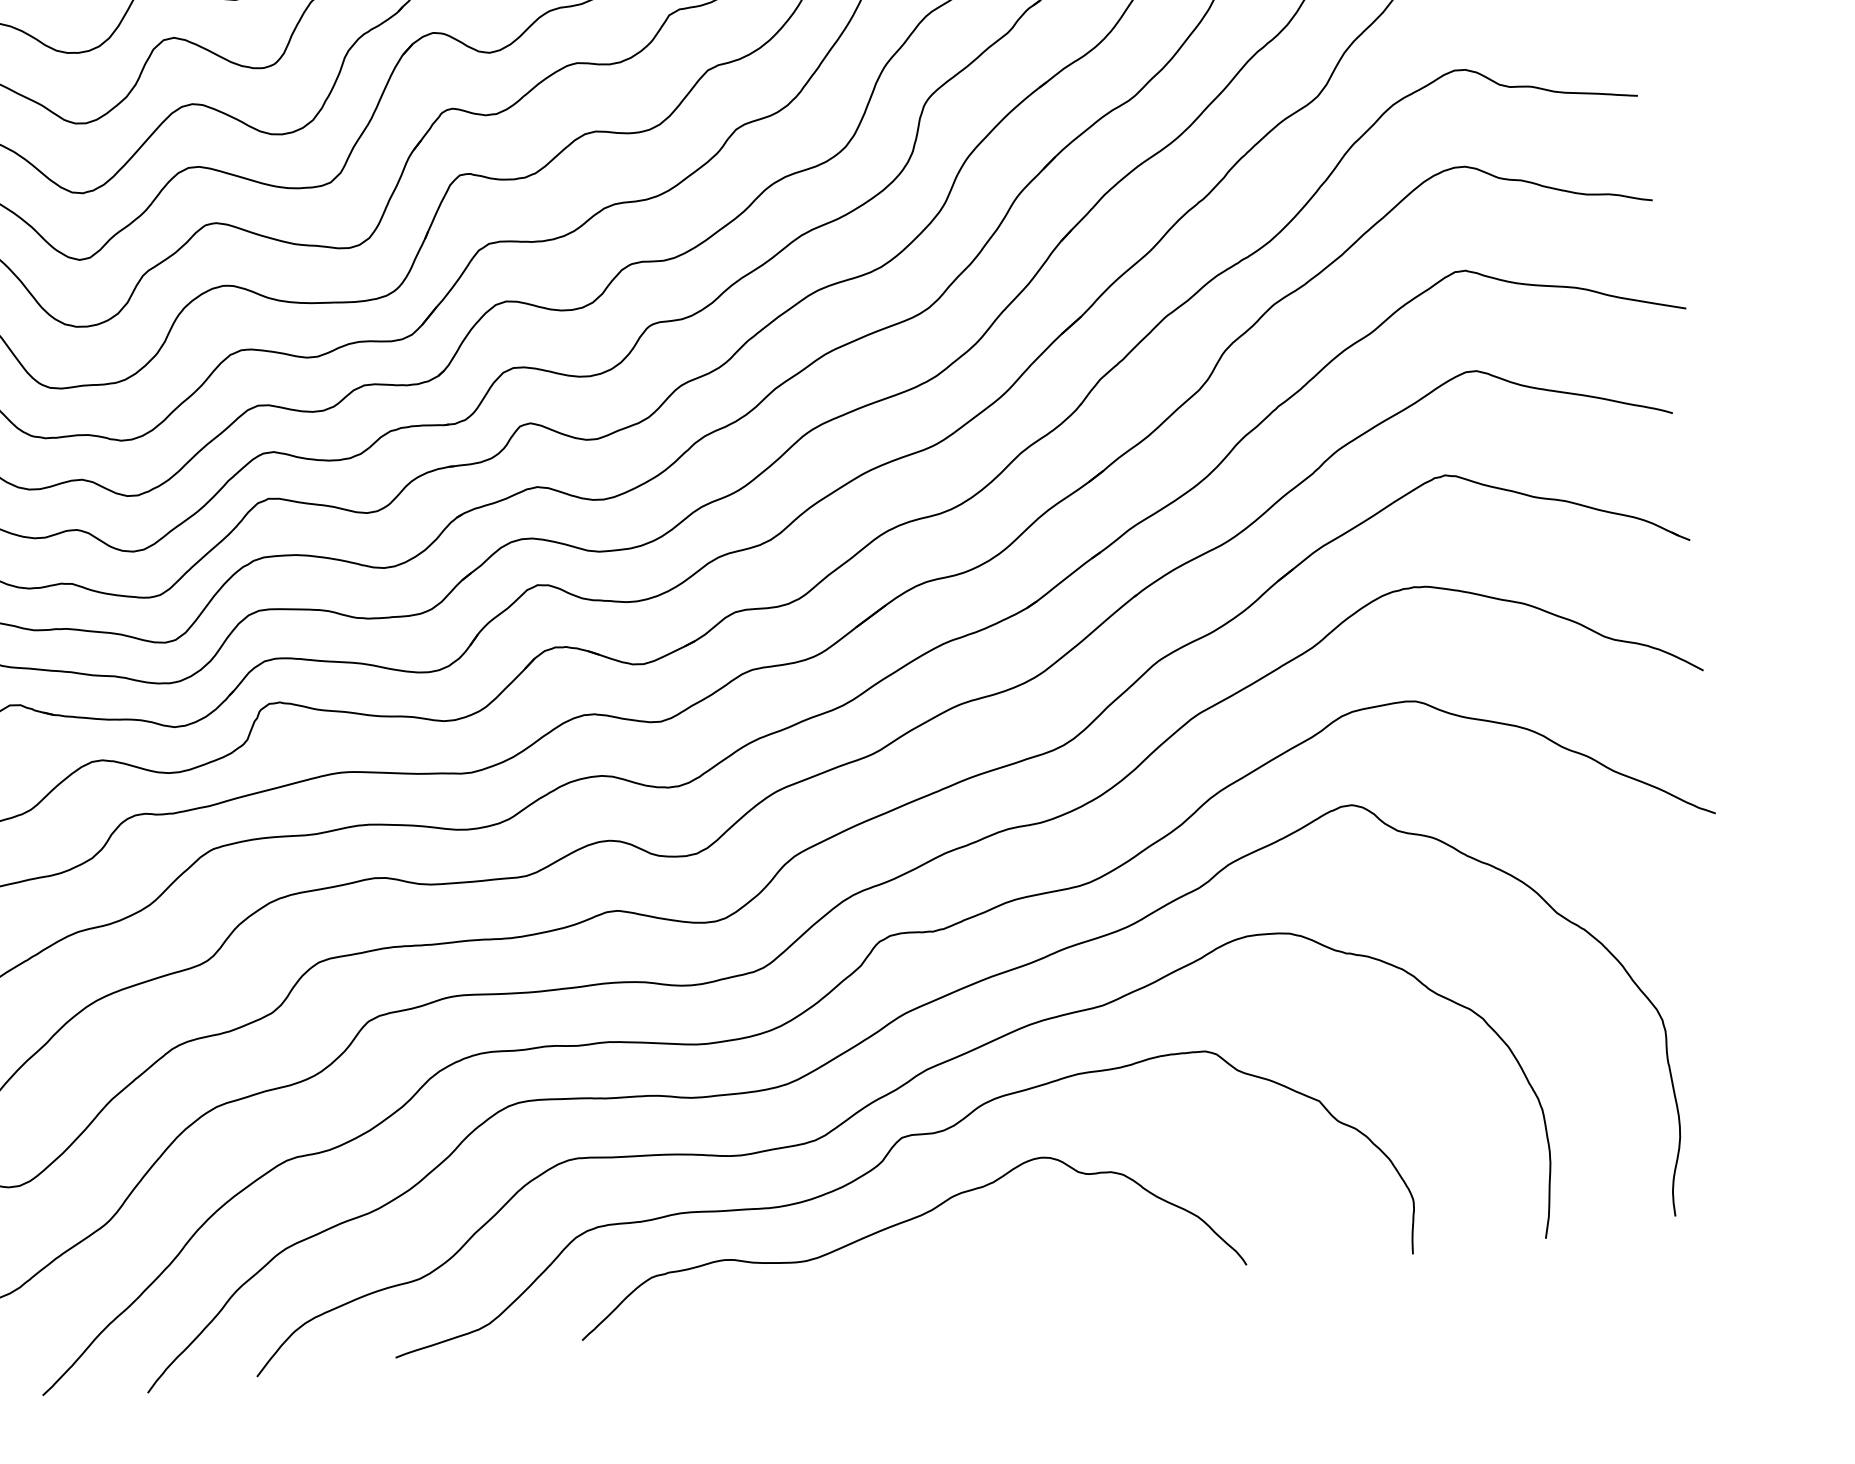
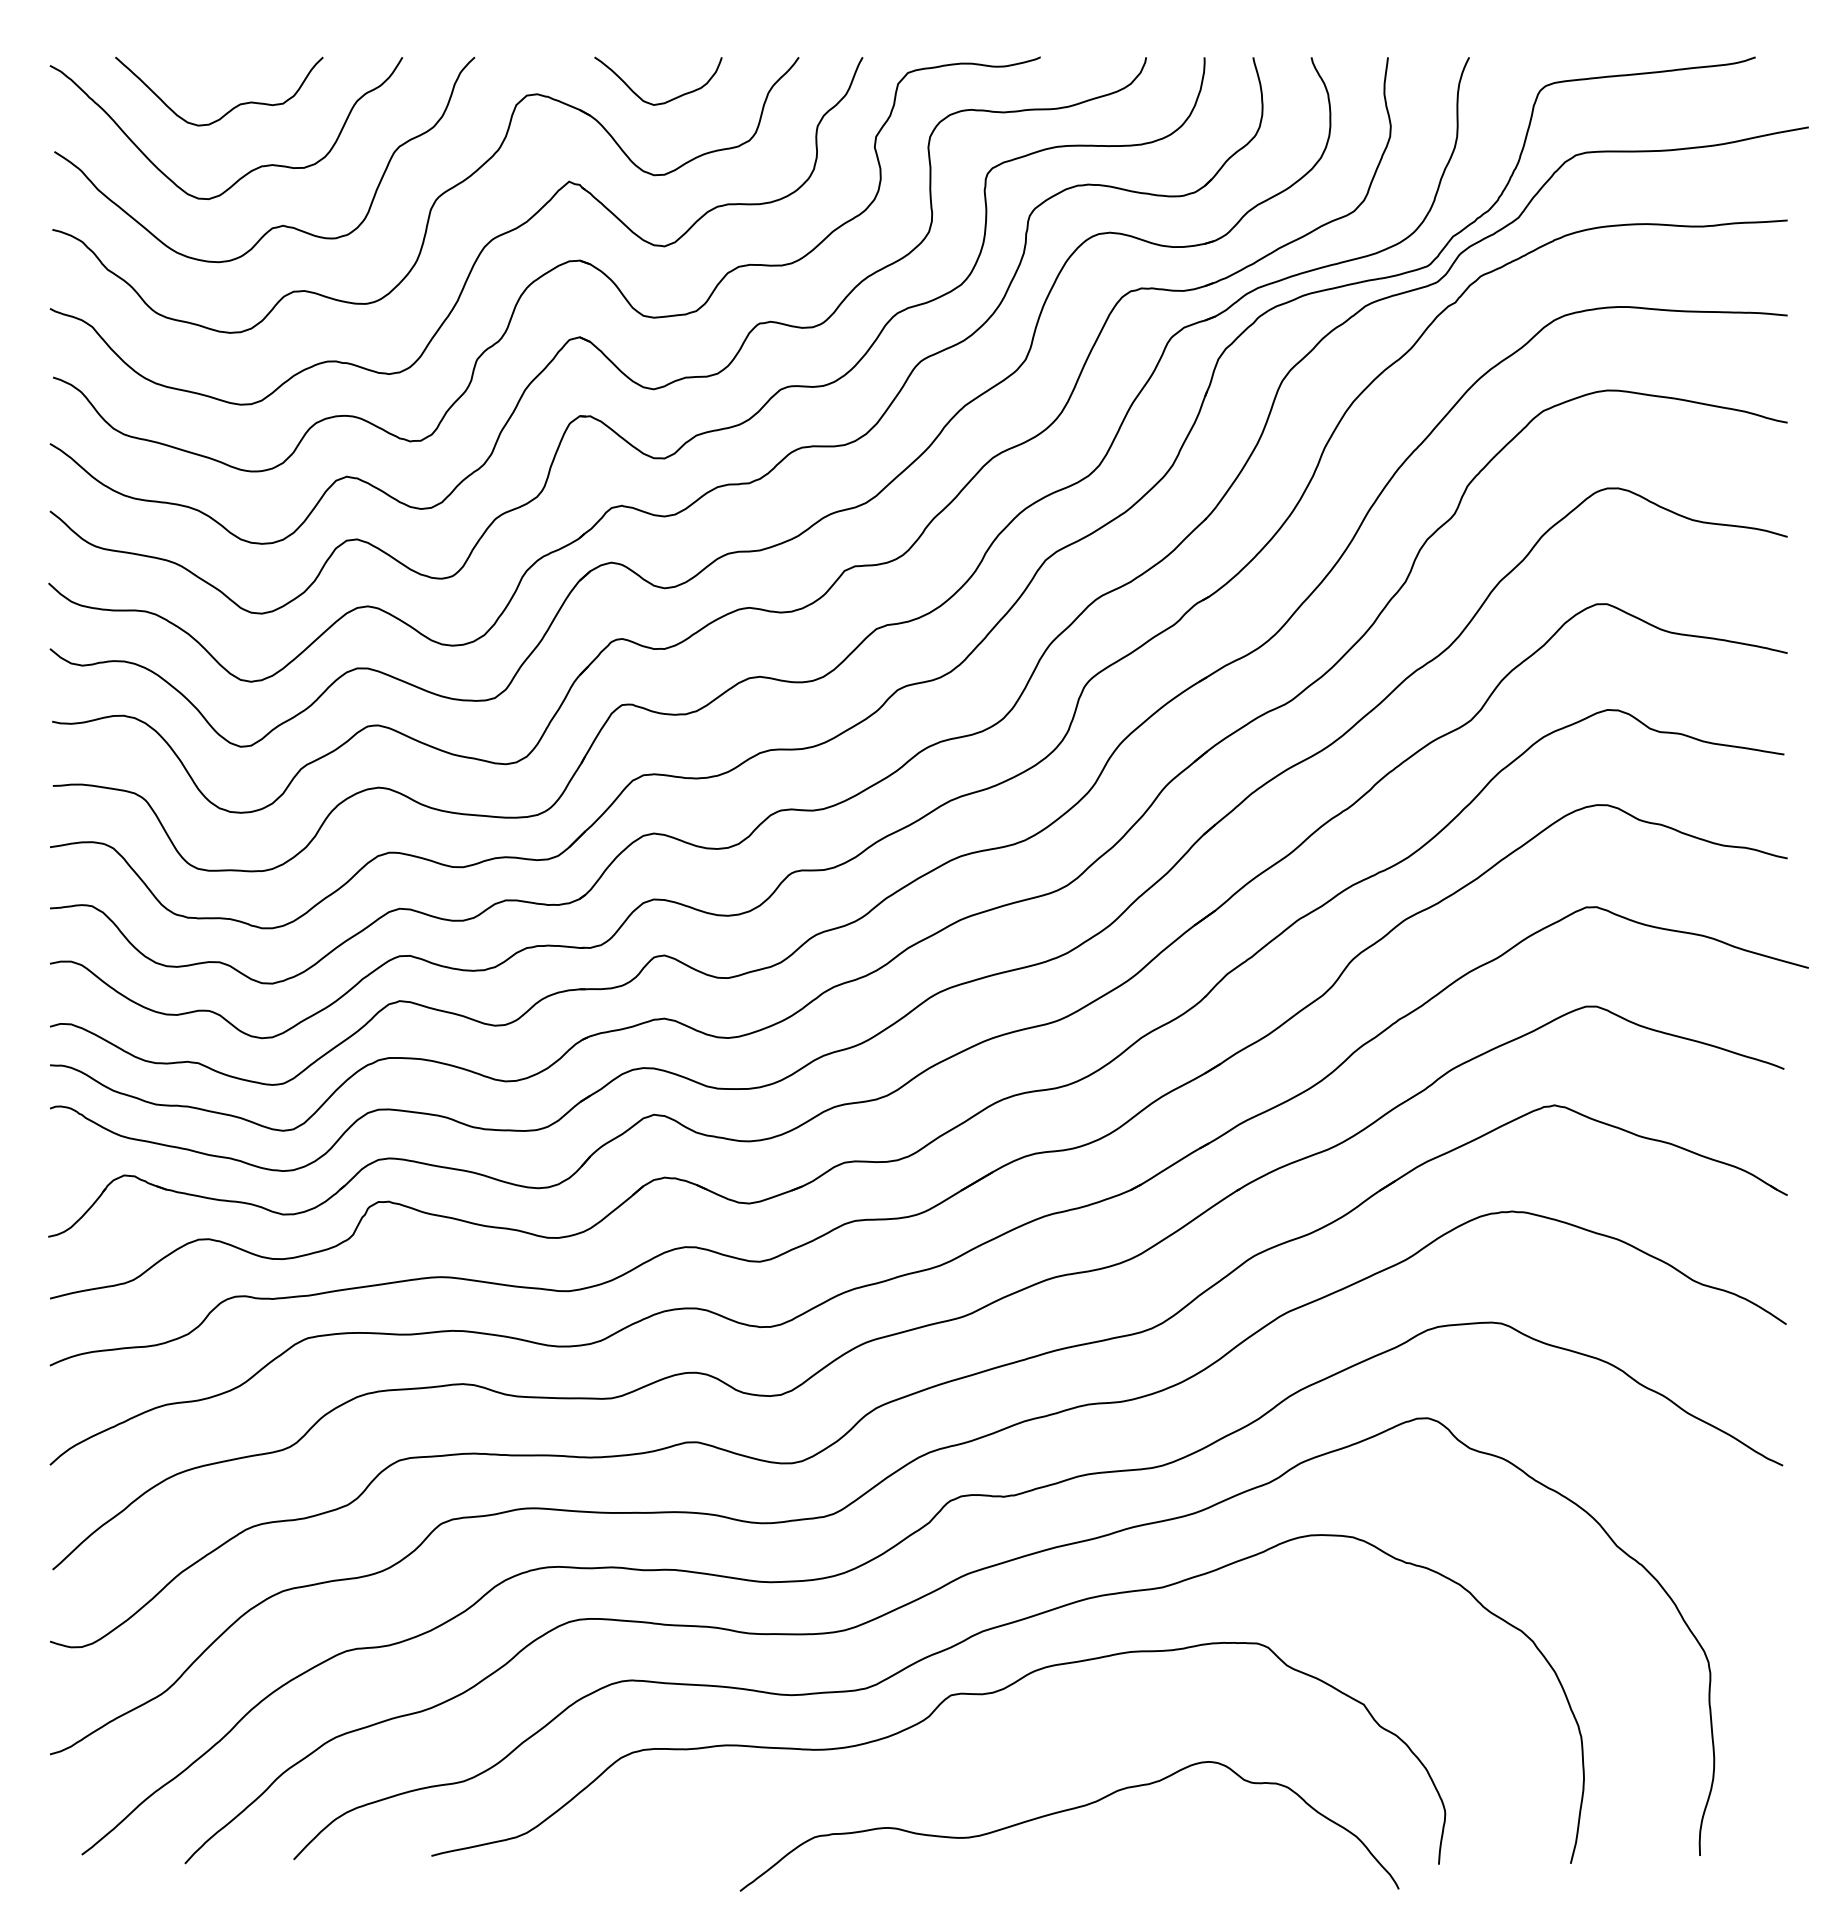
curve: (902, 1223) -> (1066, 1811), moved

